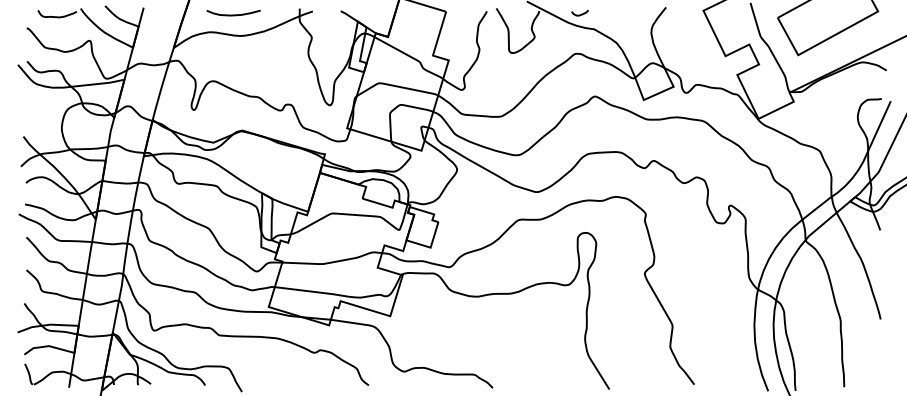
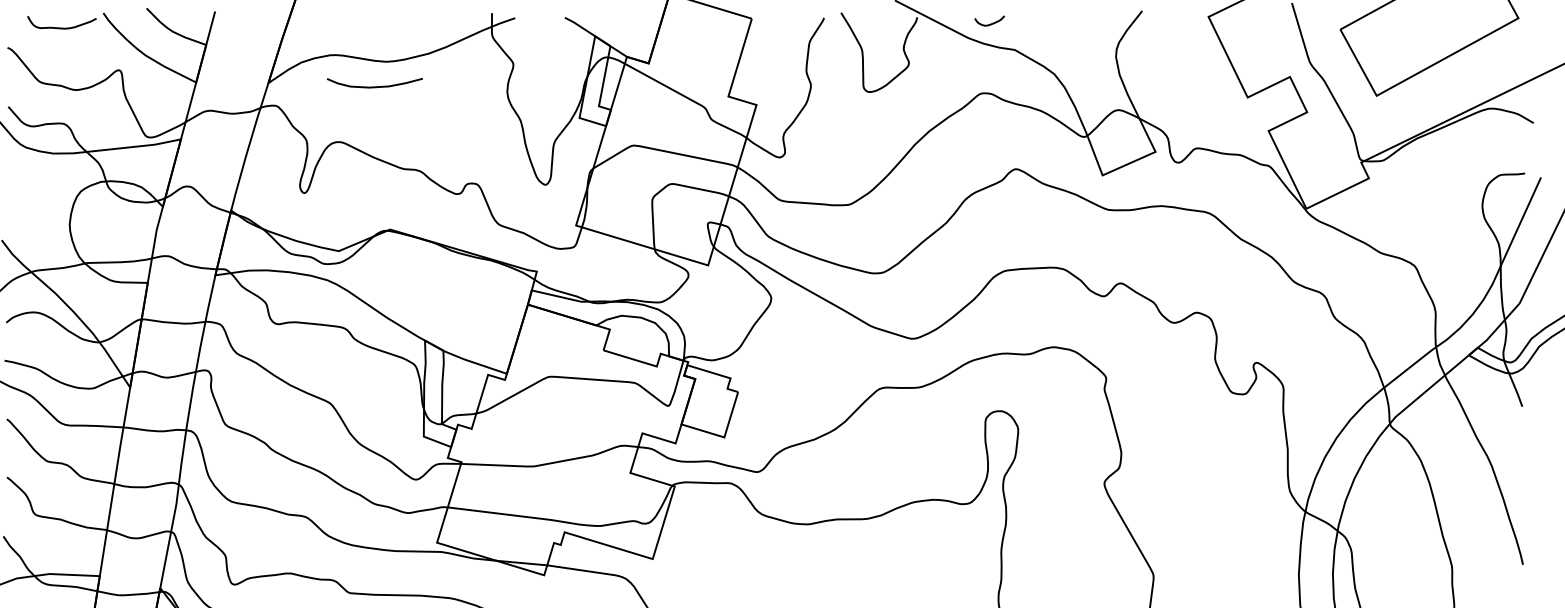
curve: (233, 14) -> (374, 85), moved

